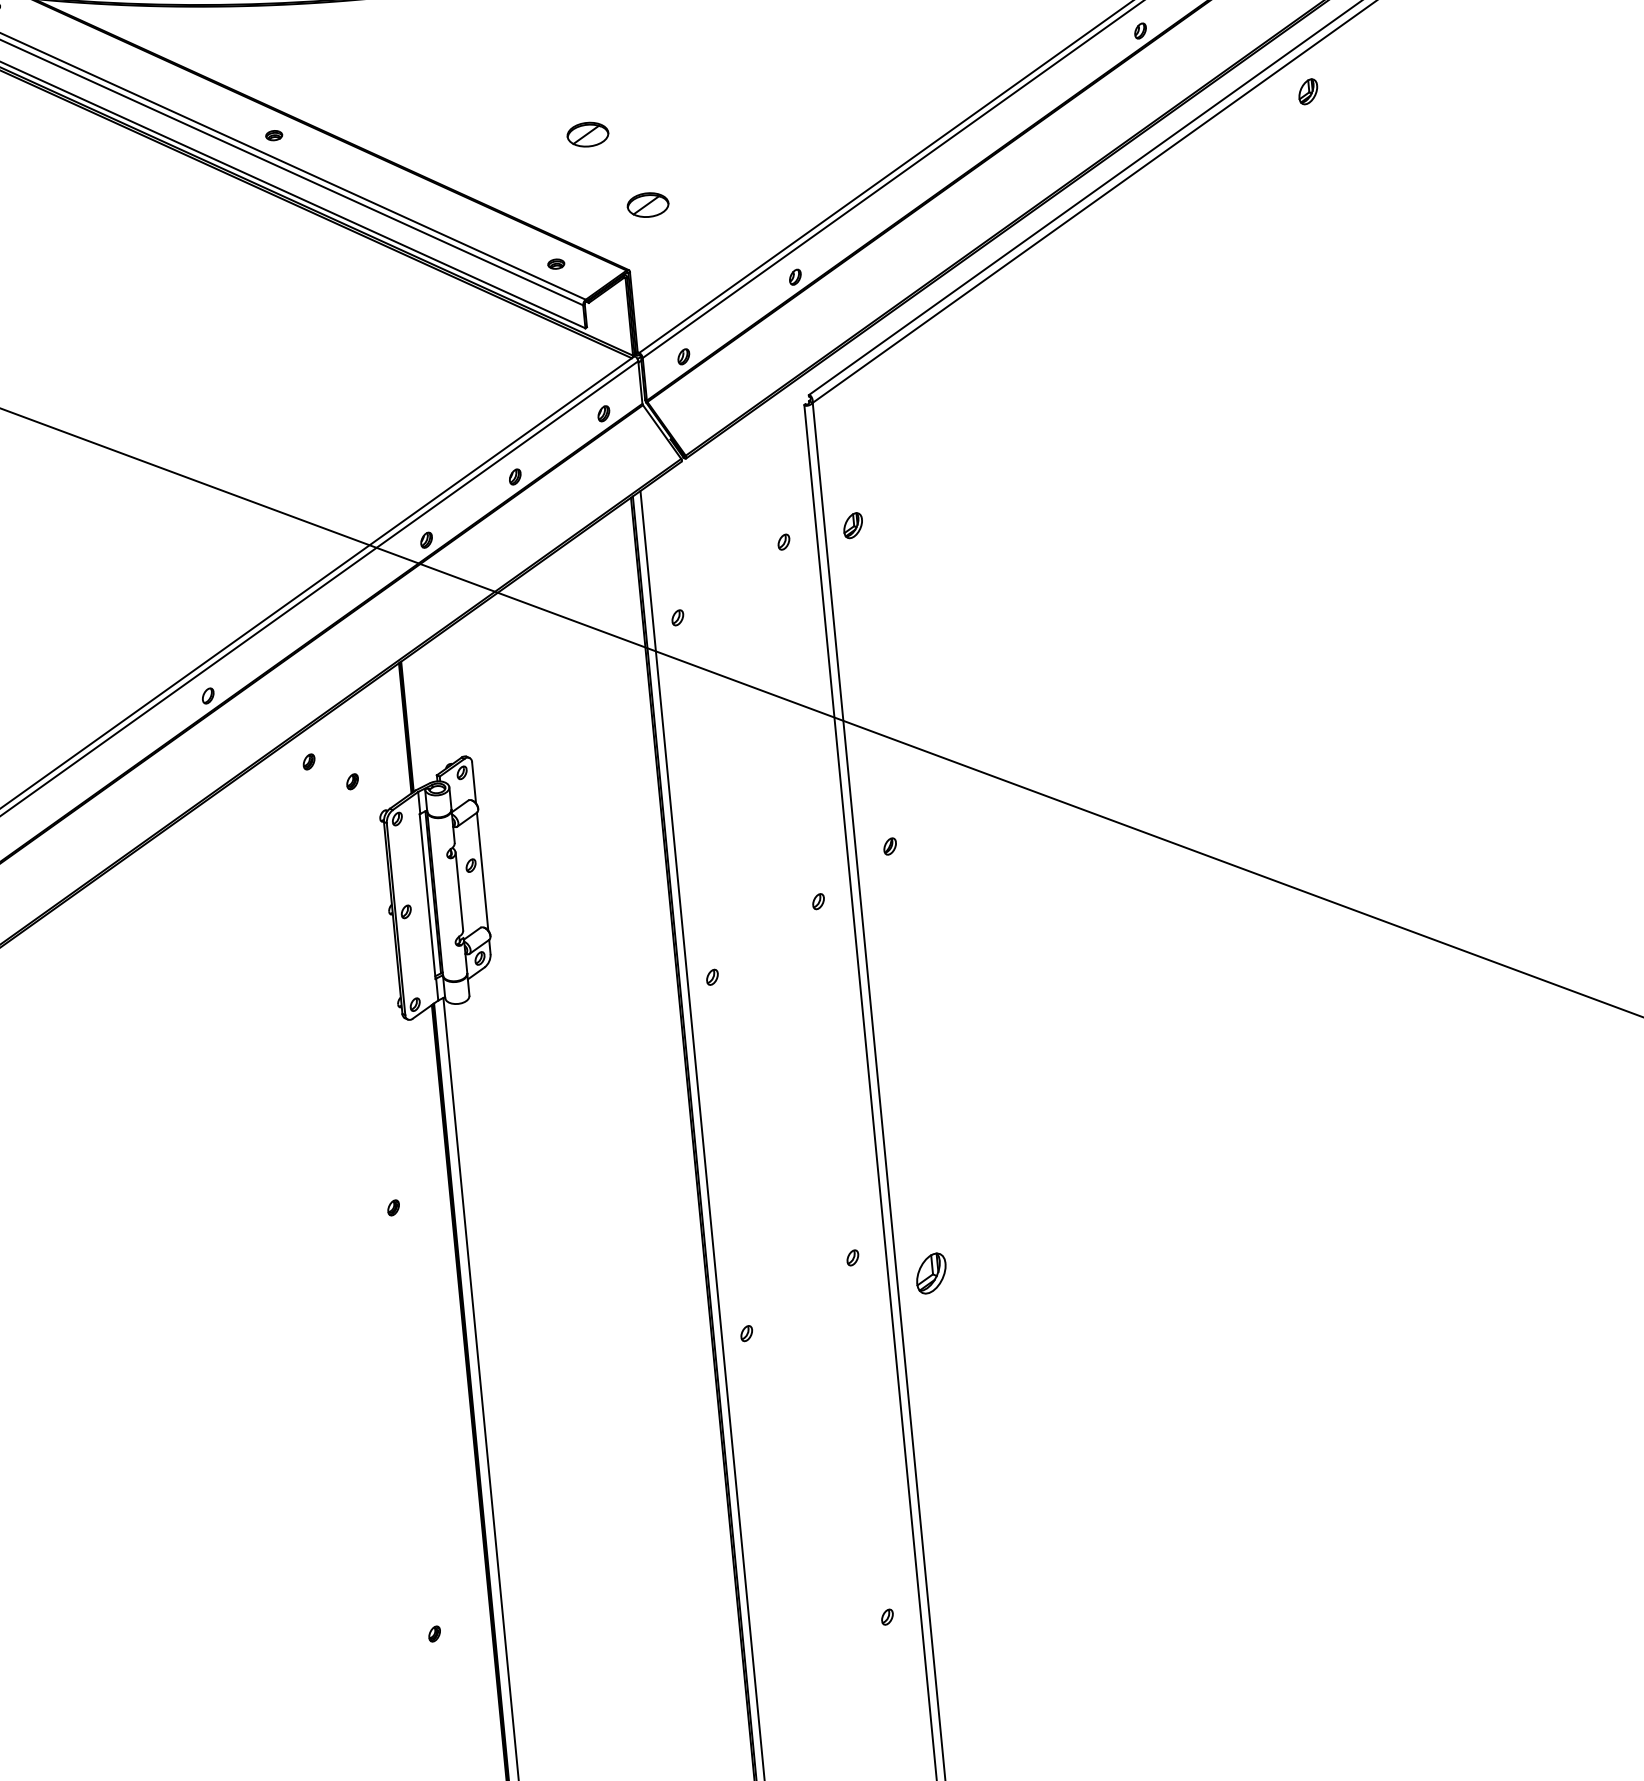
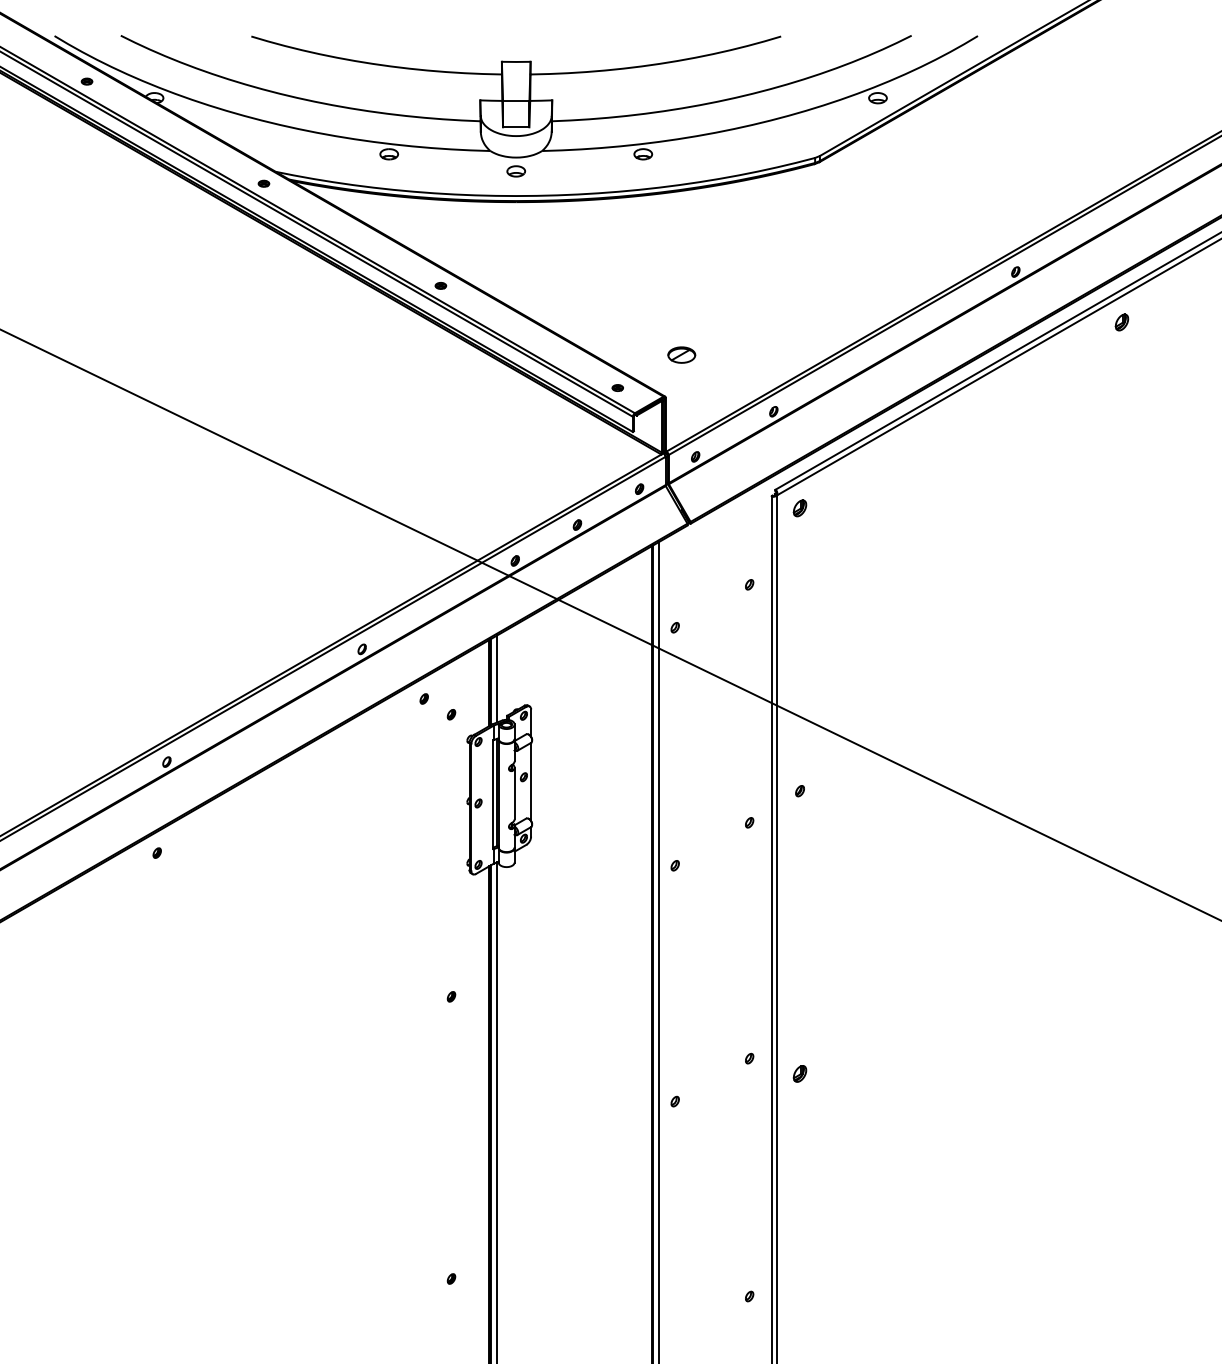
part: (587, 133) -> (646, 304), removed
part: (852, 525) -> (799, 508), moved
line: (416, 720) -> (497, 678), added
part: (930, 1273) -> (799, 1073), size x0.62

